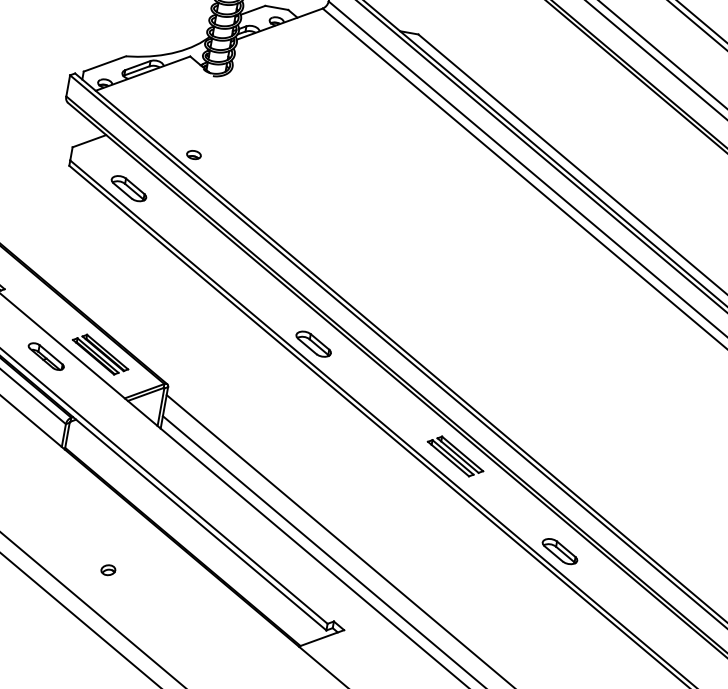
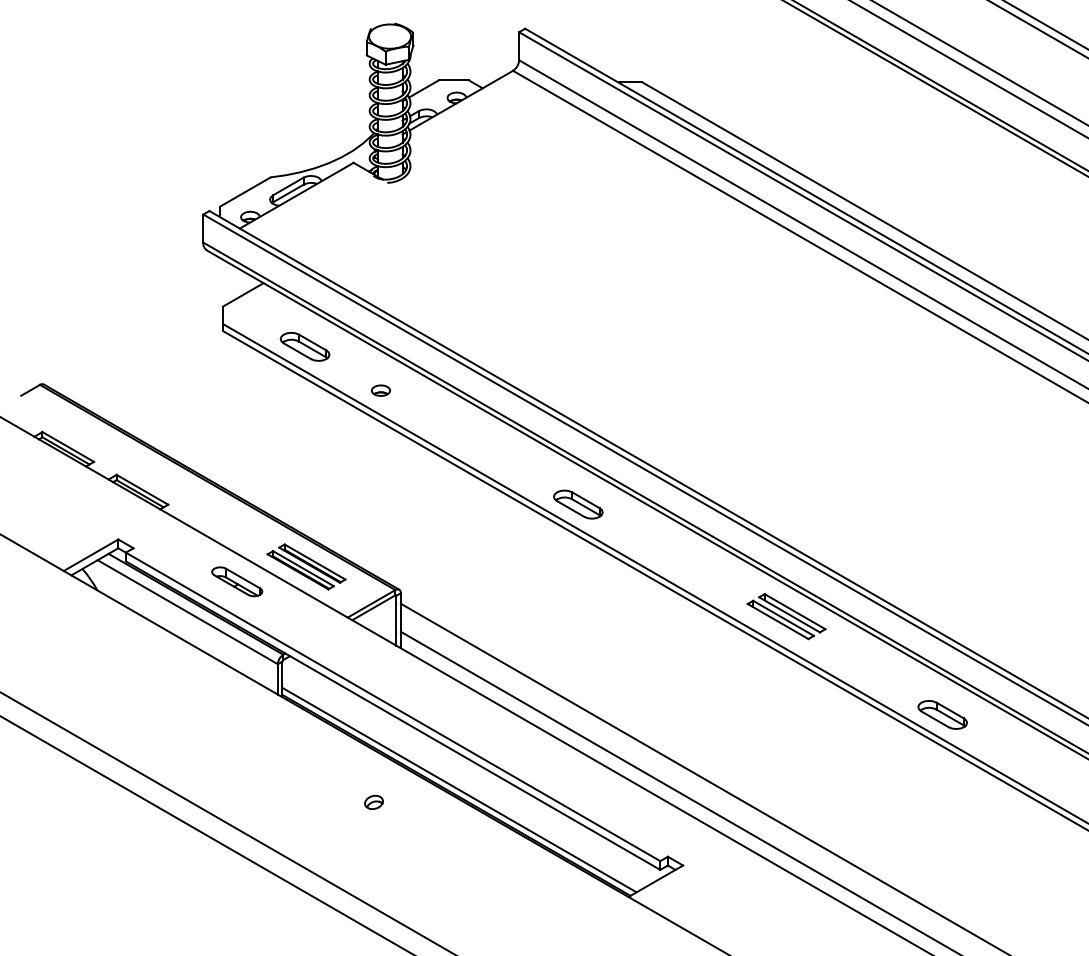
part: (193, 154) -> (380, 390), moved
line: (185, 542) -> (459, 789), added
part: (108, 569) -> (373, 801), moved

